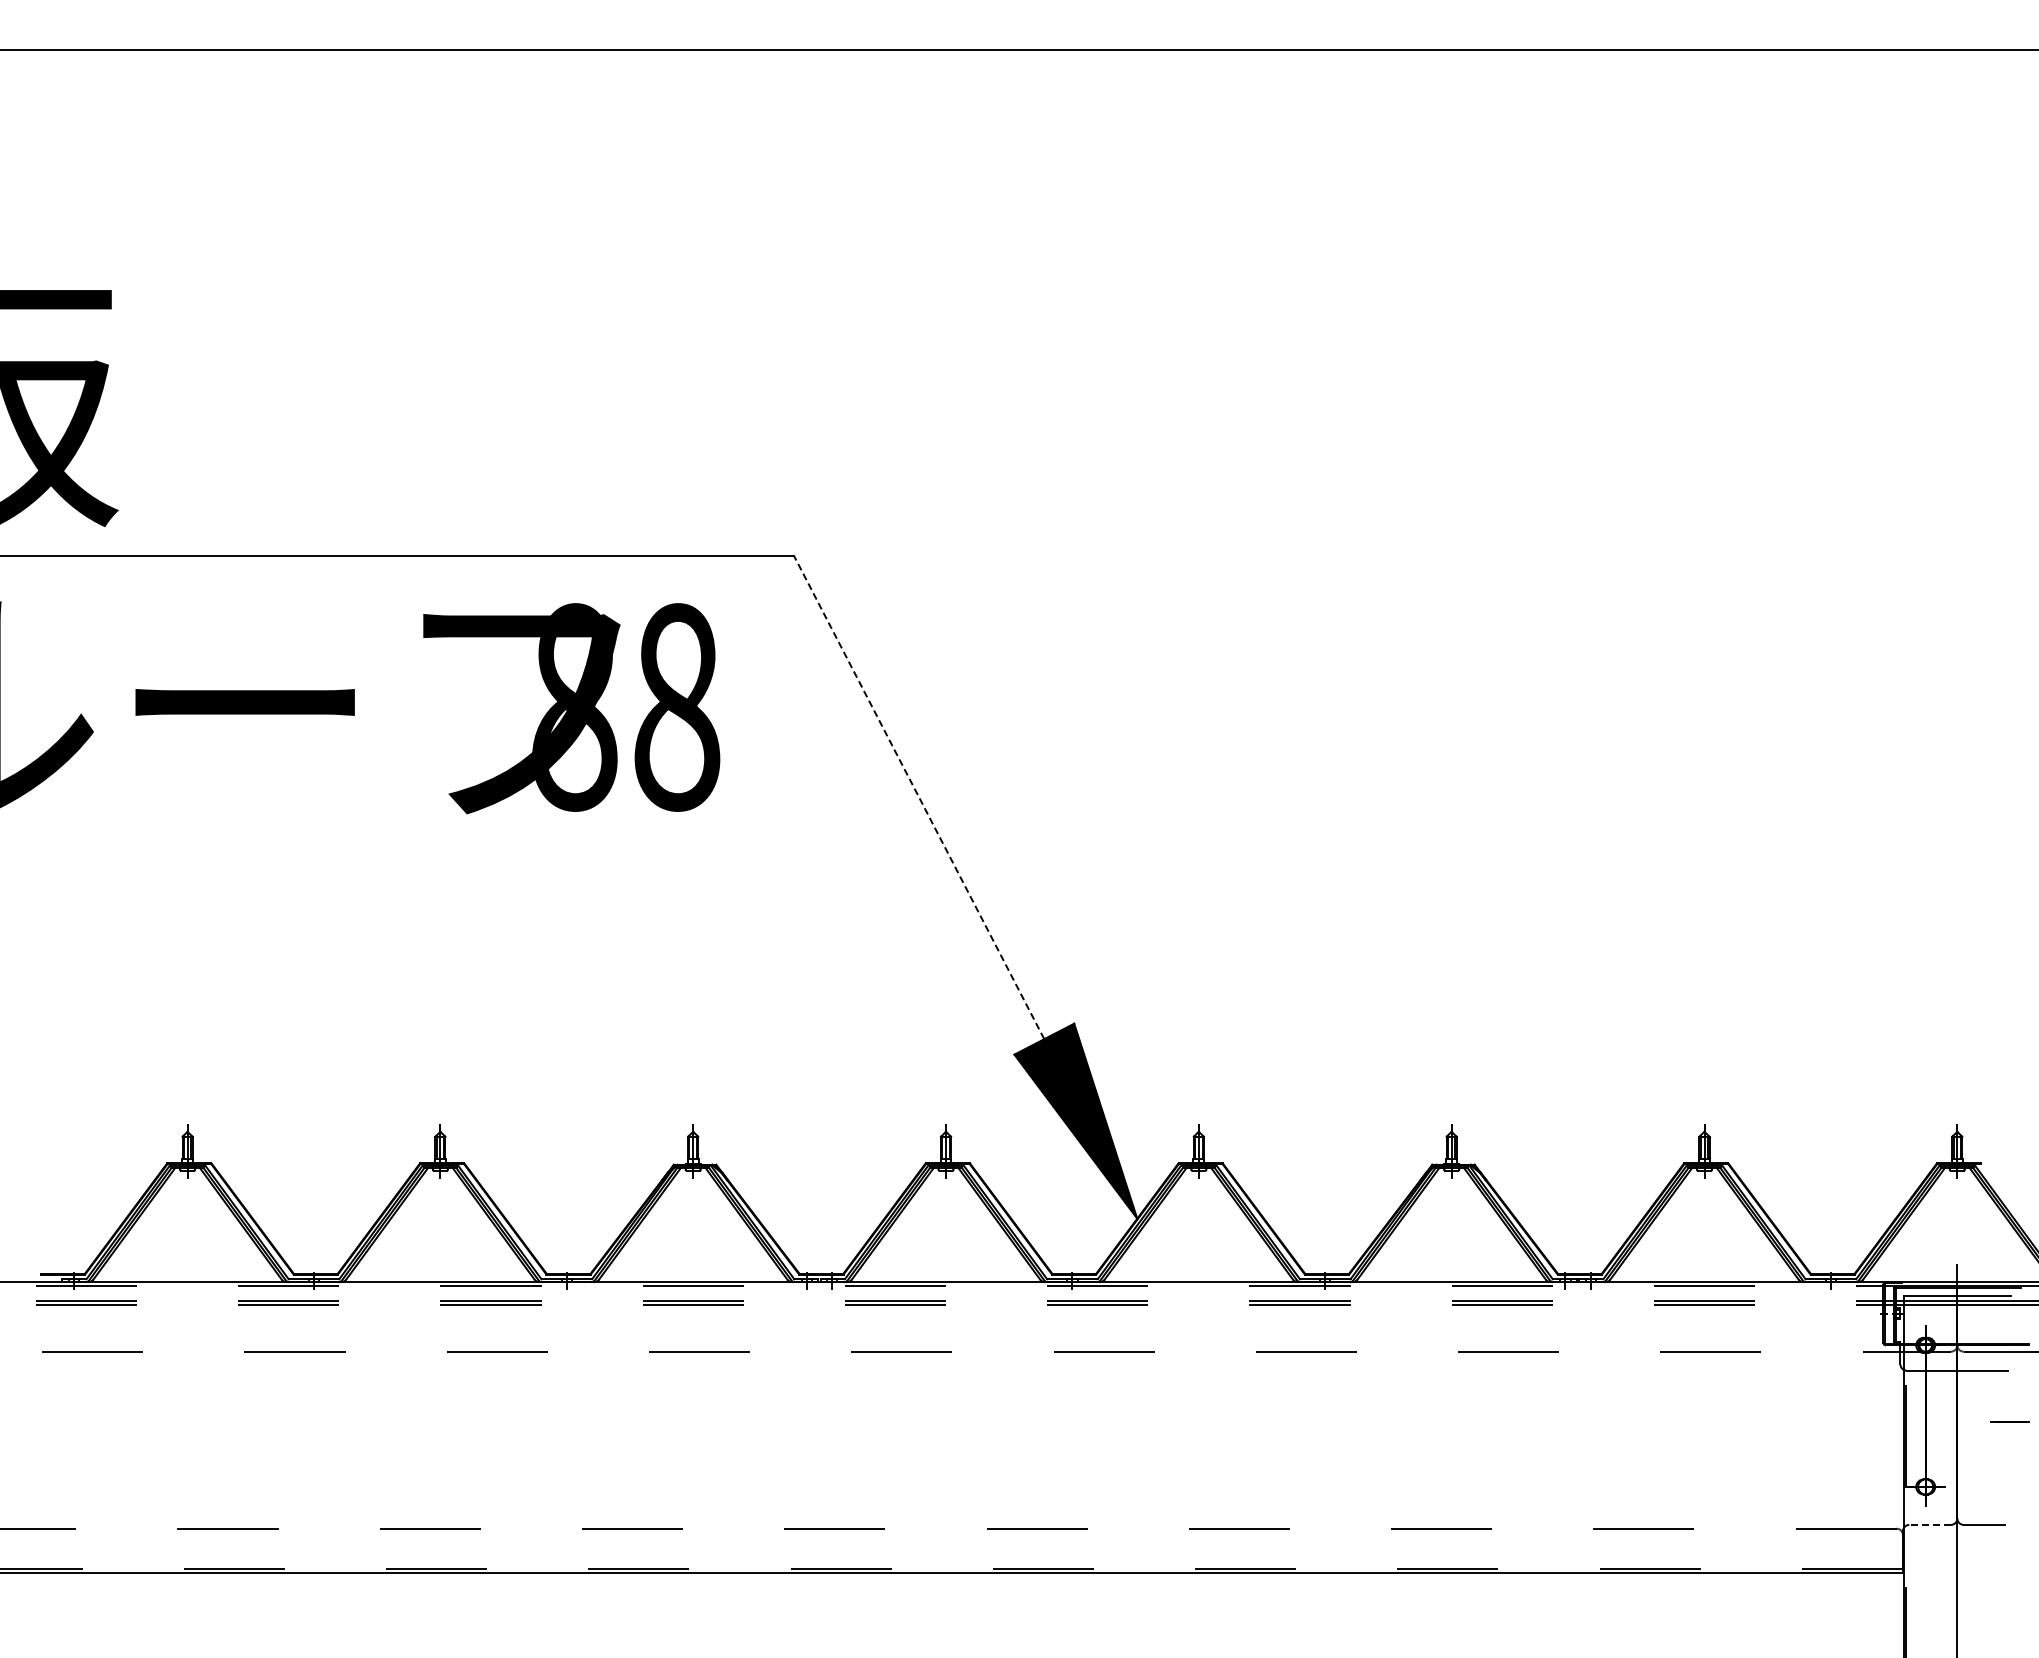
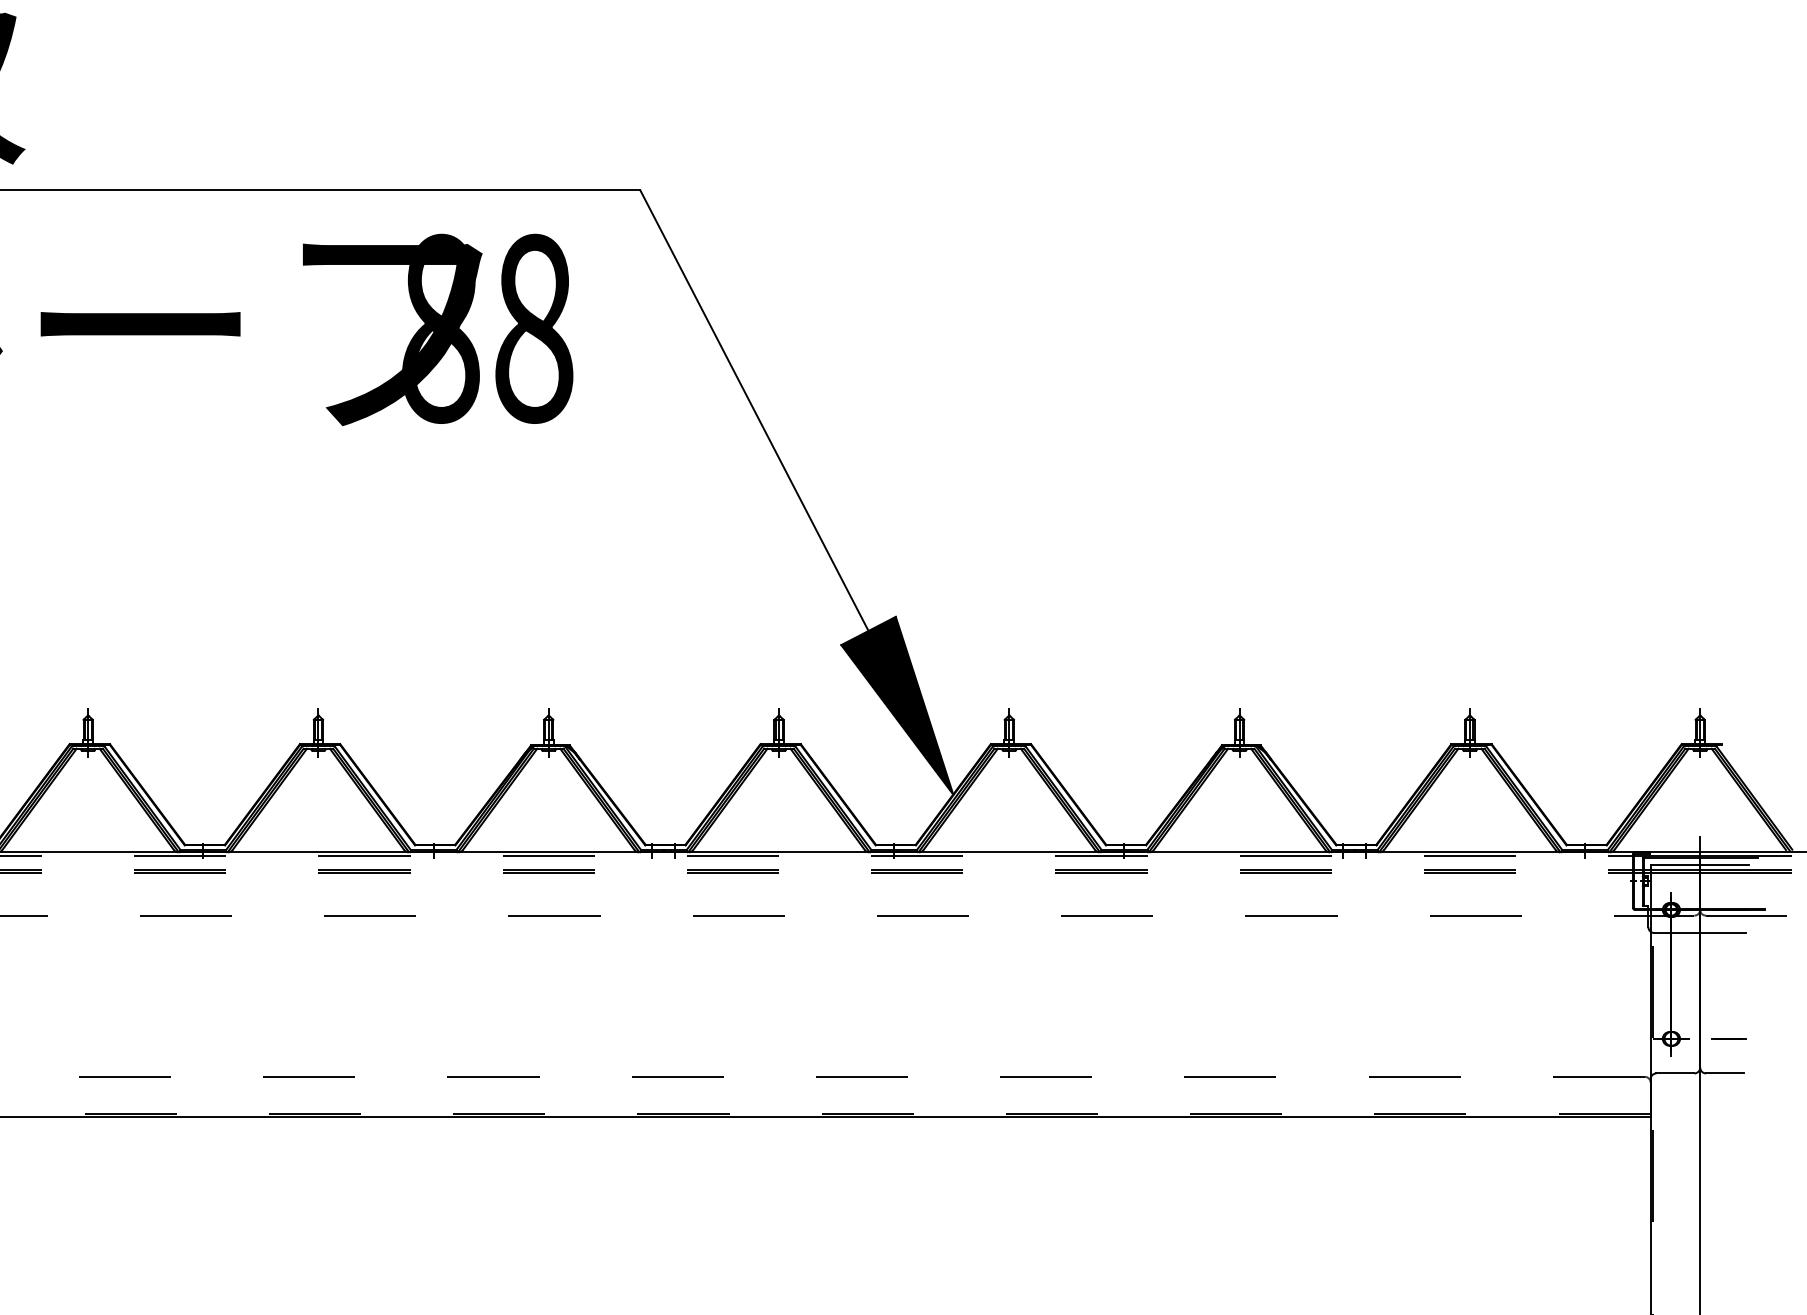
line: (918, 796) -> (753, 409), dashed -> solid
line: (2009, 1421) -> (1728, 1038), moved
line: (1930, 1524) -> (1675, 1073), dashed -> solid

